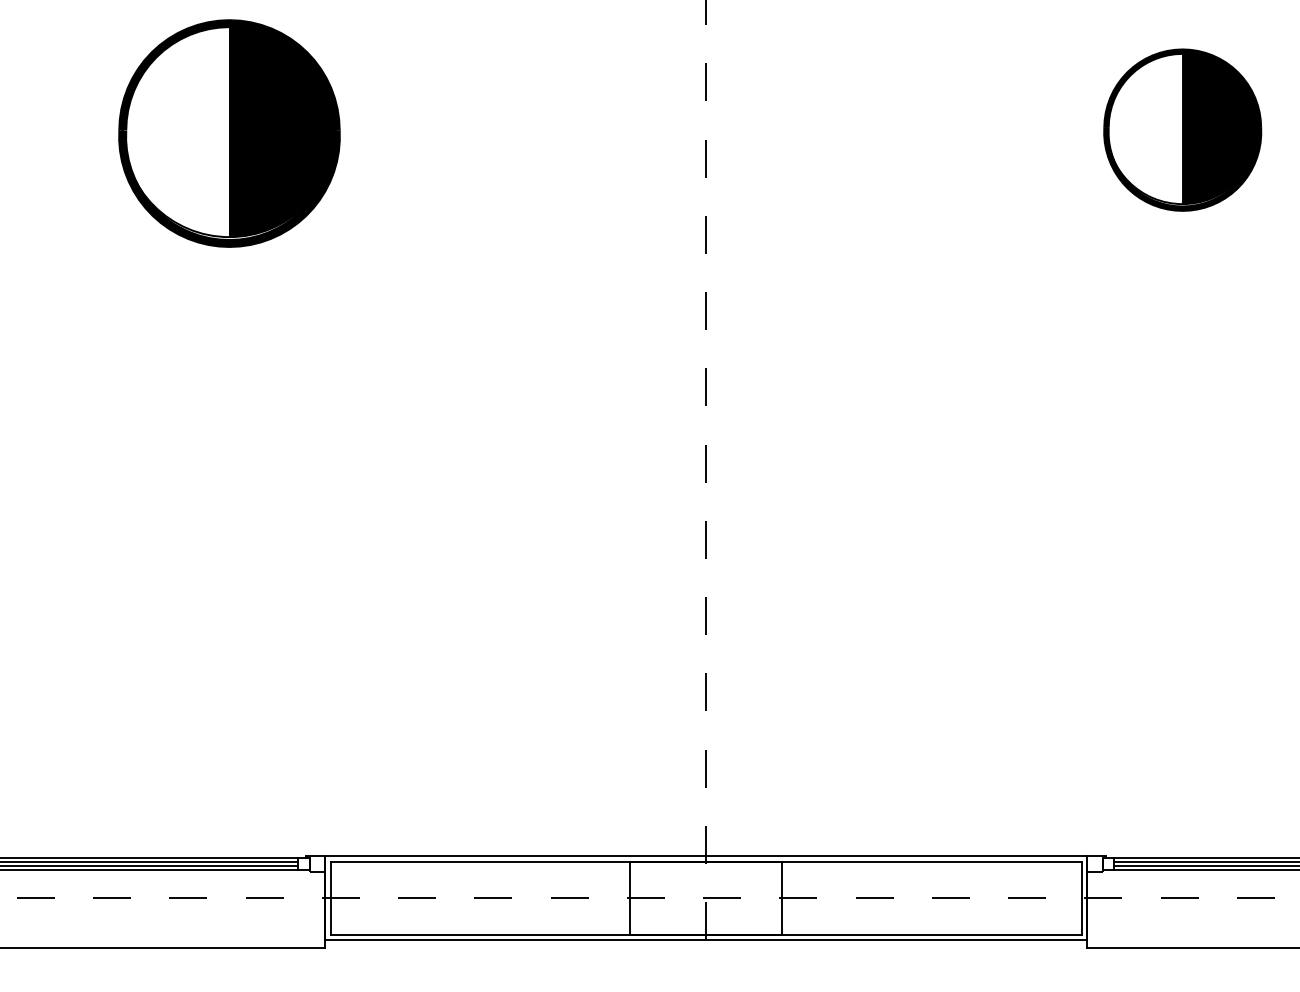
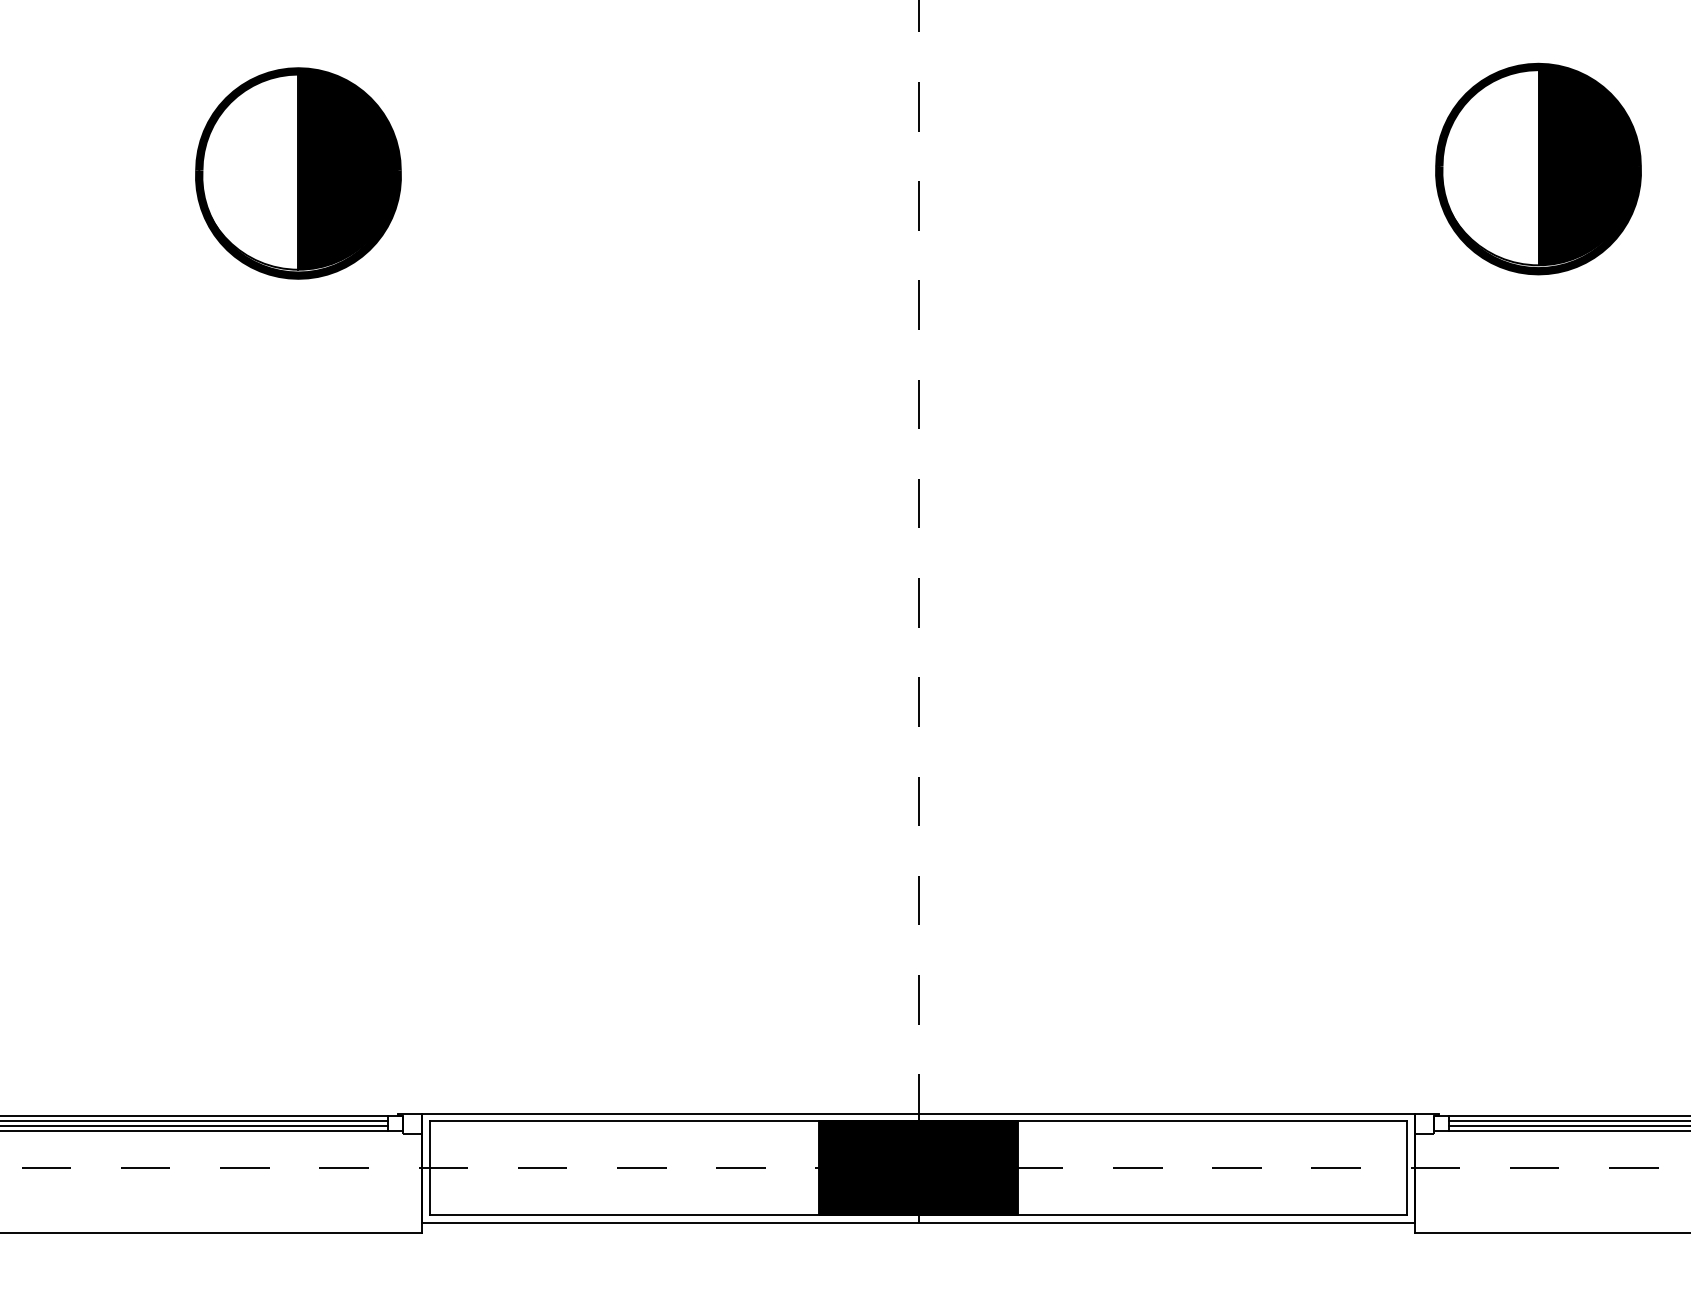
part: (229, 133) -> (298, 173), size x0.71
fill: (706, 898) -> (918, 1168), added

